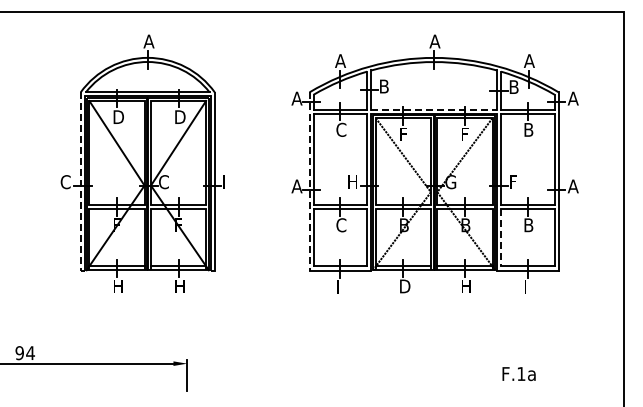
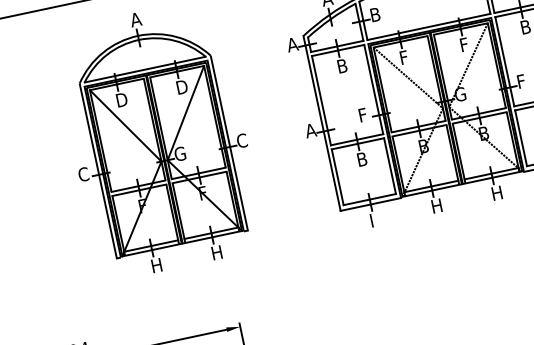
line: (434, 109) -> (429, 26), dashed -> solid
text: (341, 129) -> (342, 65), C -> B
text: (167, 181) -> (183, 152), C -> G
text: (353, 181) -> (364, 114), H -> F
text: (227, 182) -> (241, 141), I -> C
line: (309, 182) -> (322, 124), dashed -> solid
line: (80, 185) -> (98, 174), dashed -> solid
text: (341, 225) -> (362, 159), C -> B
line: (501, 237) -> (521, 138), dashed -> solid
text: (405, 286) -> (437, 205), D -> H

